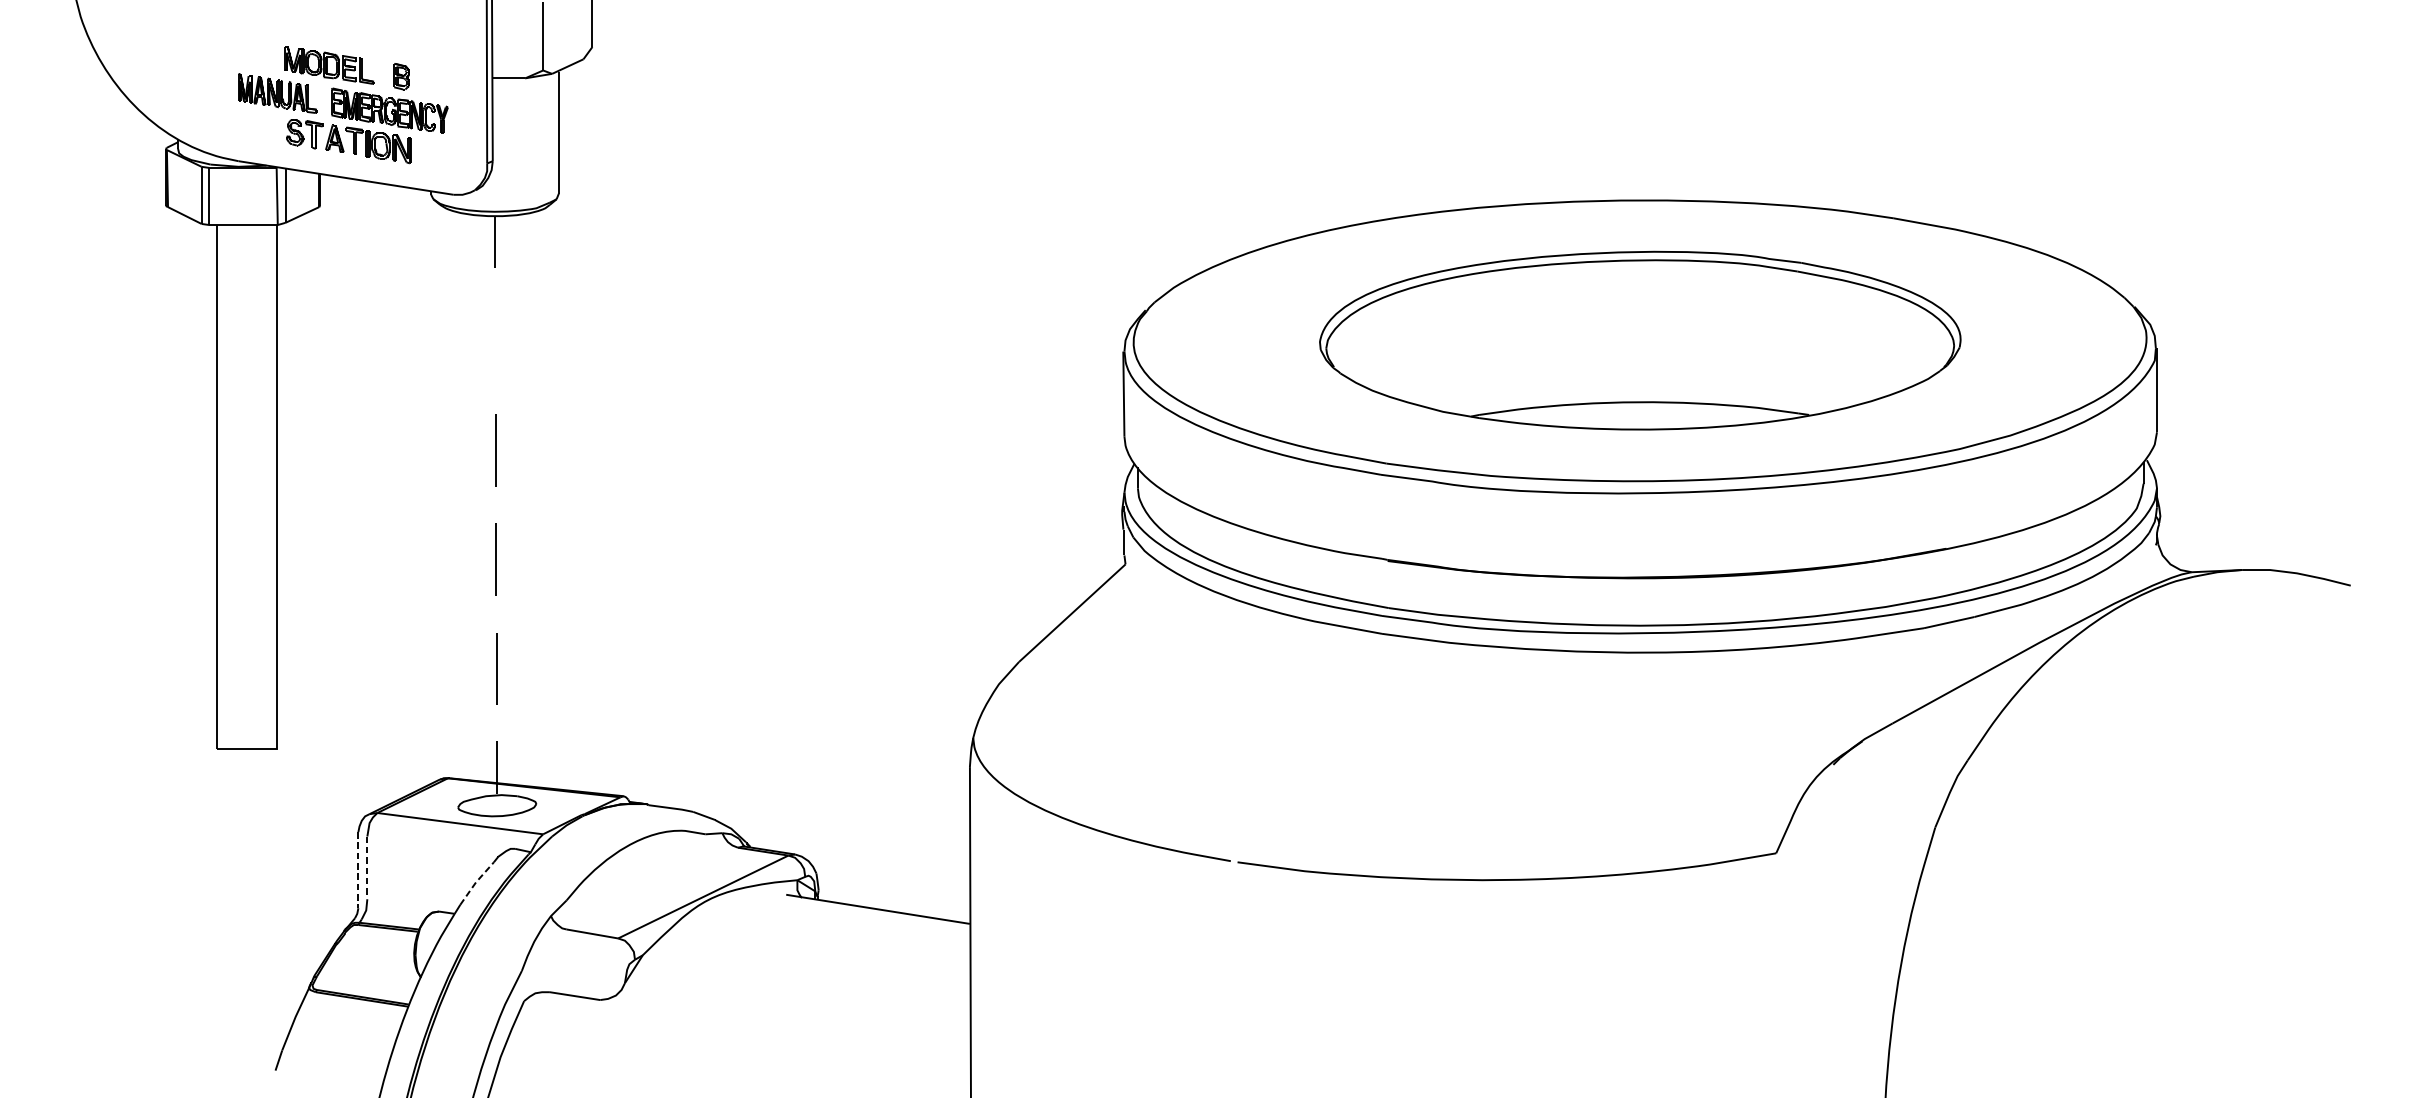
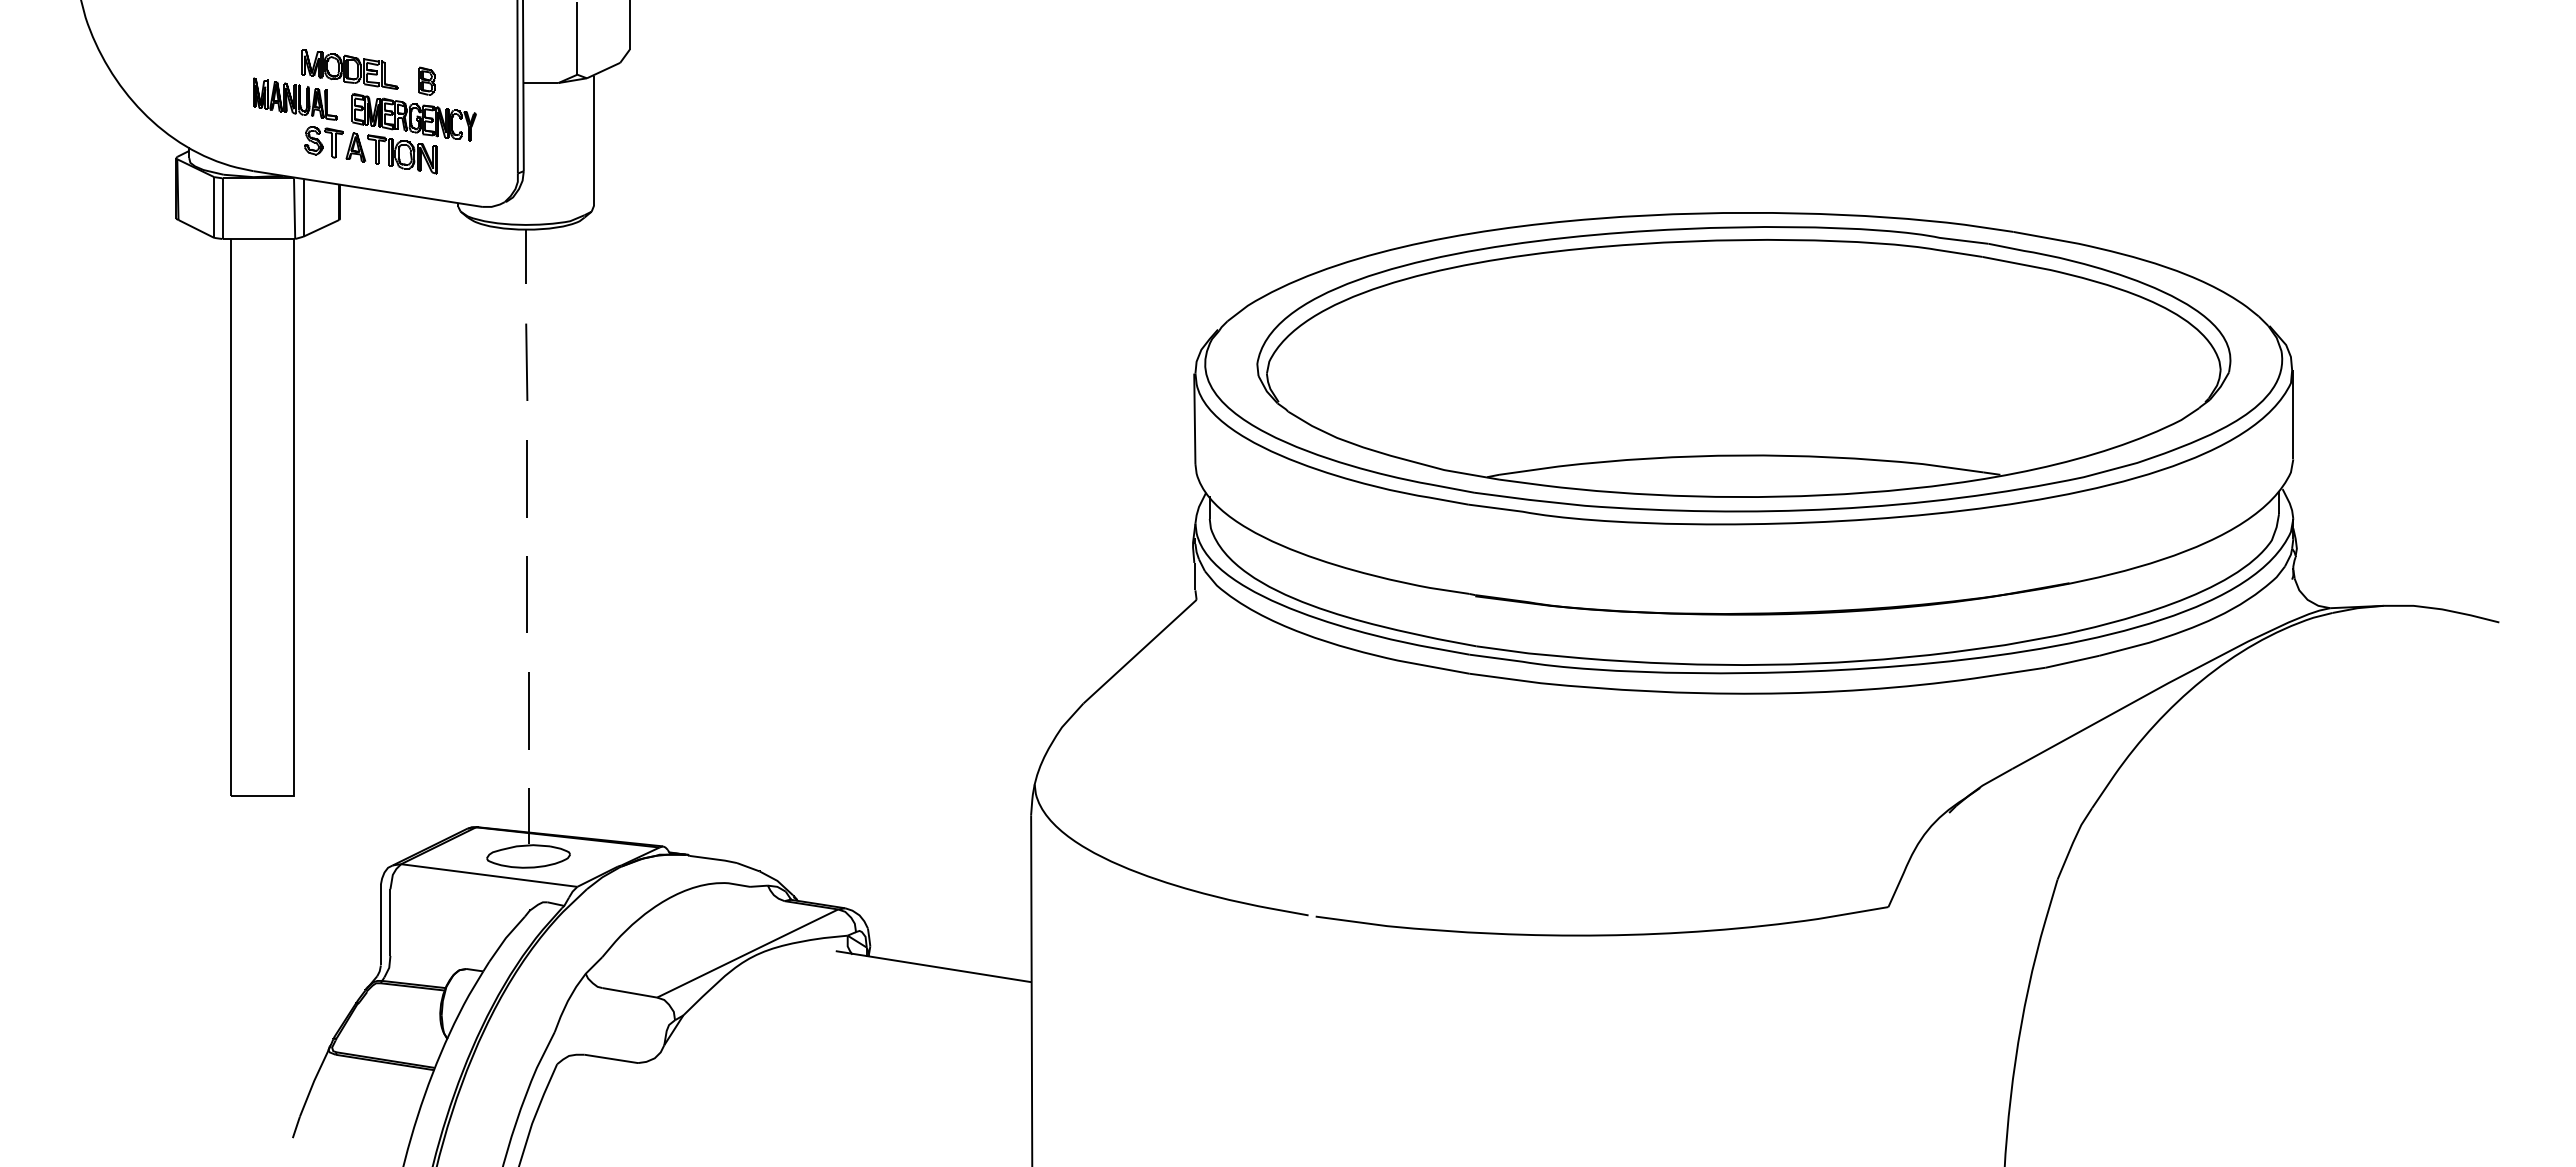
line: (495, 340) -> (526, 361), added
part: (1639, 340) -> (1743, 361), size x1.43
line: (367, 868) -> (390, 923), dashed -> solid
line: (357, 870) -> (380, 925), dashed -> solid
line: (475, 882) -> (505, 938), dashed -> solid

